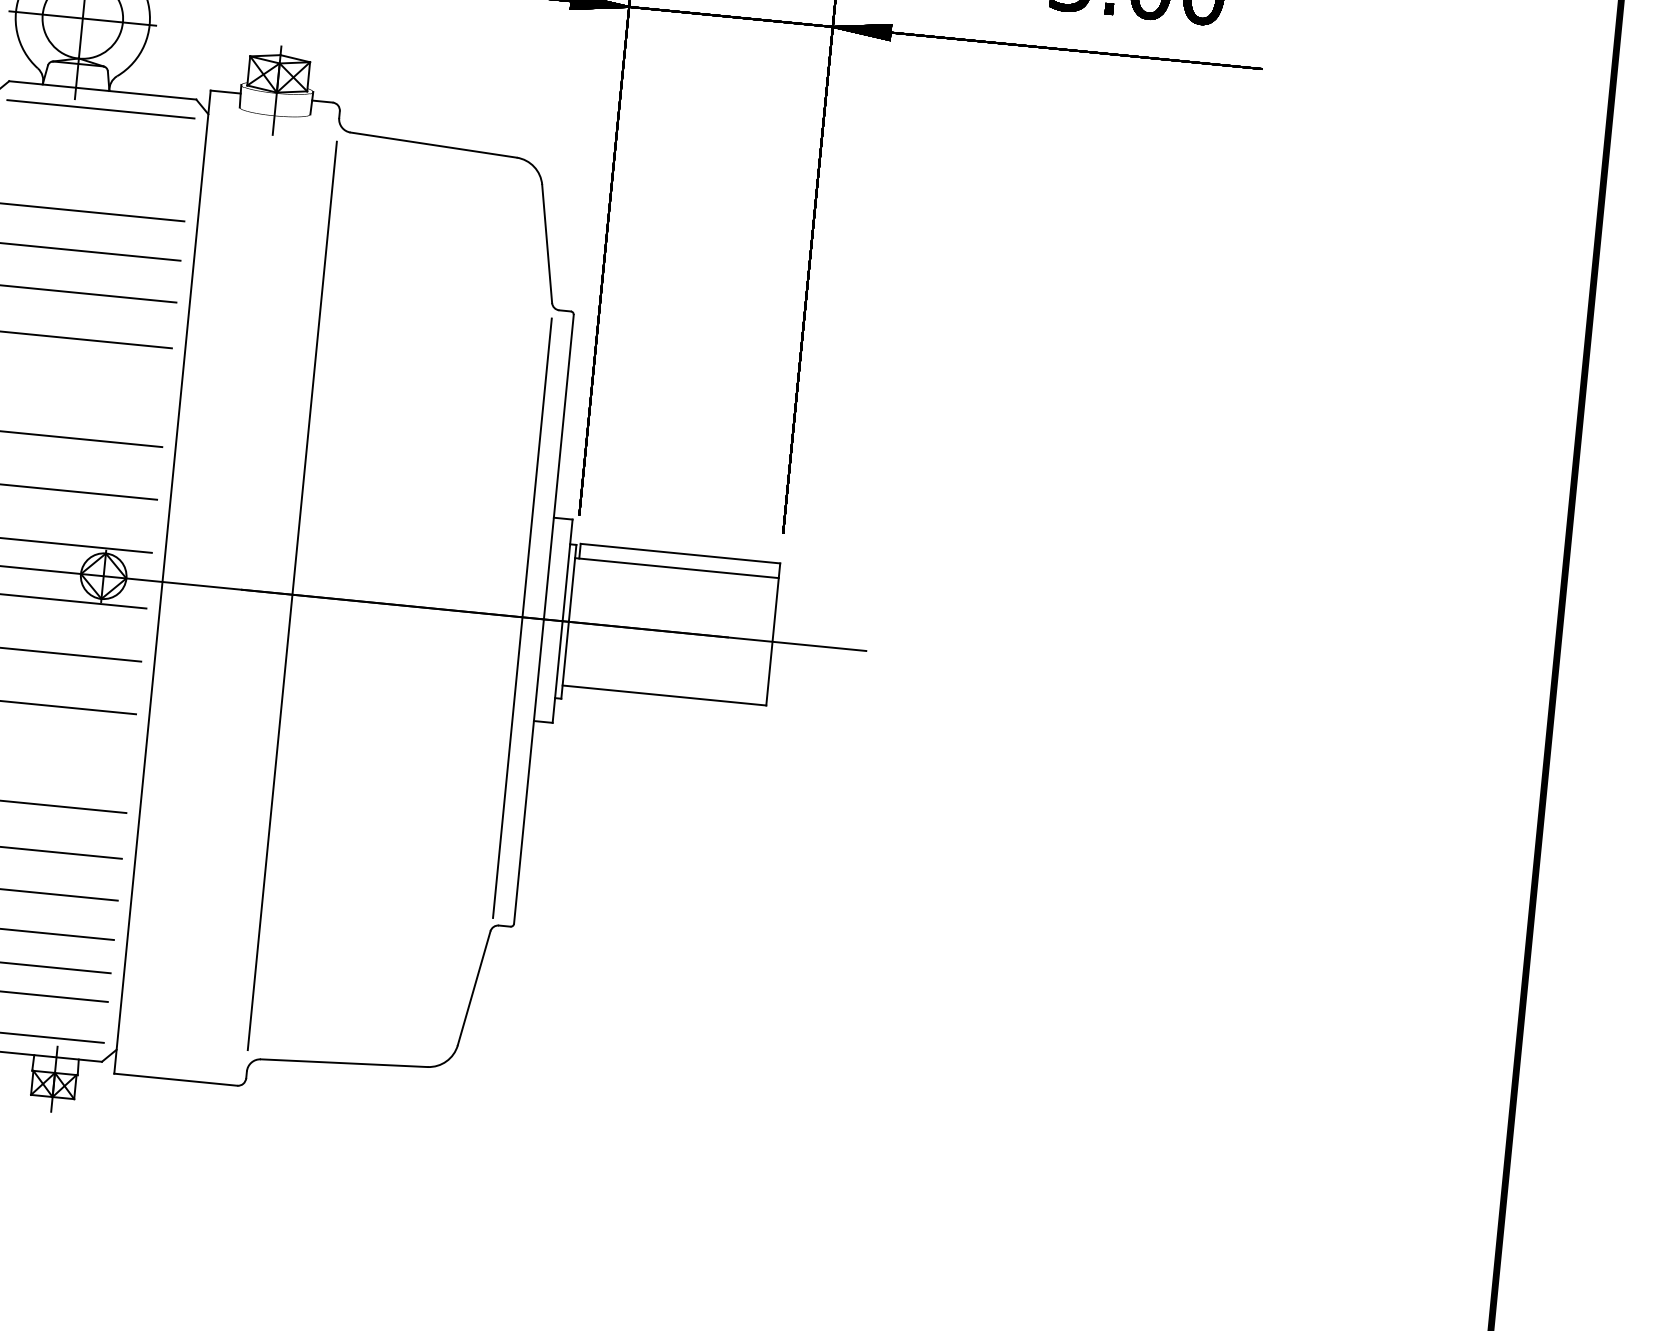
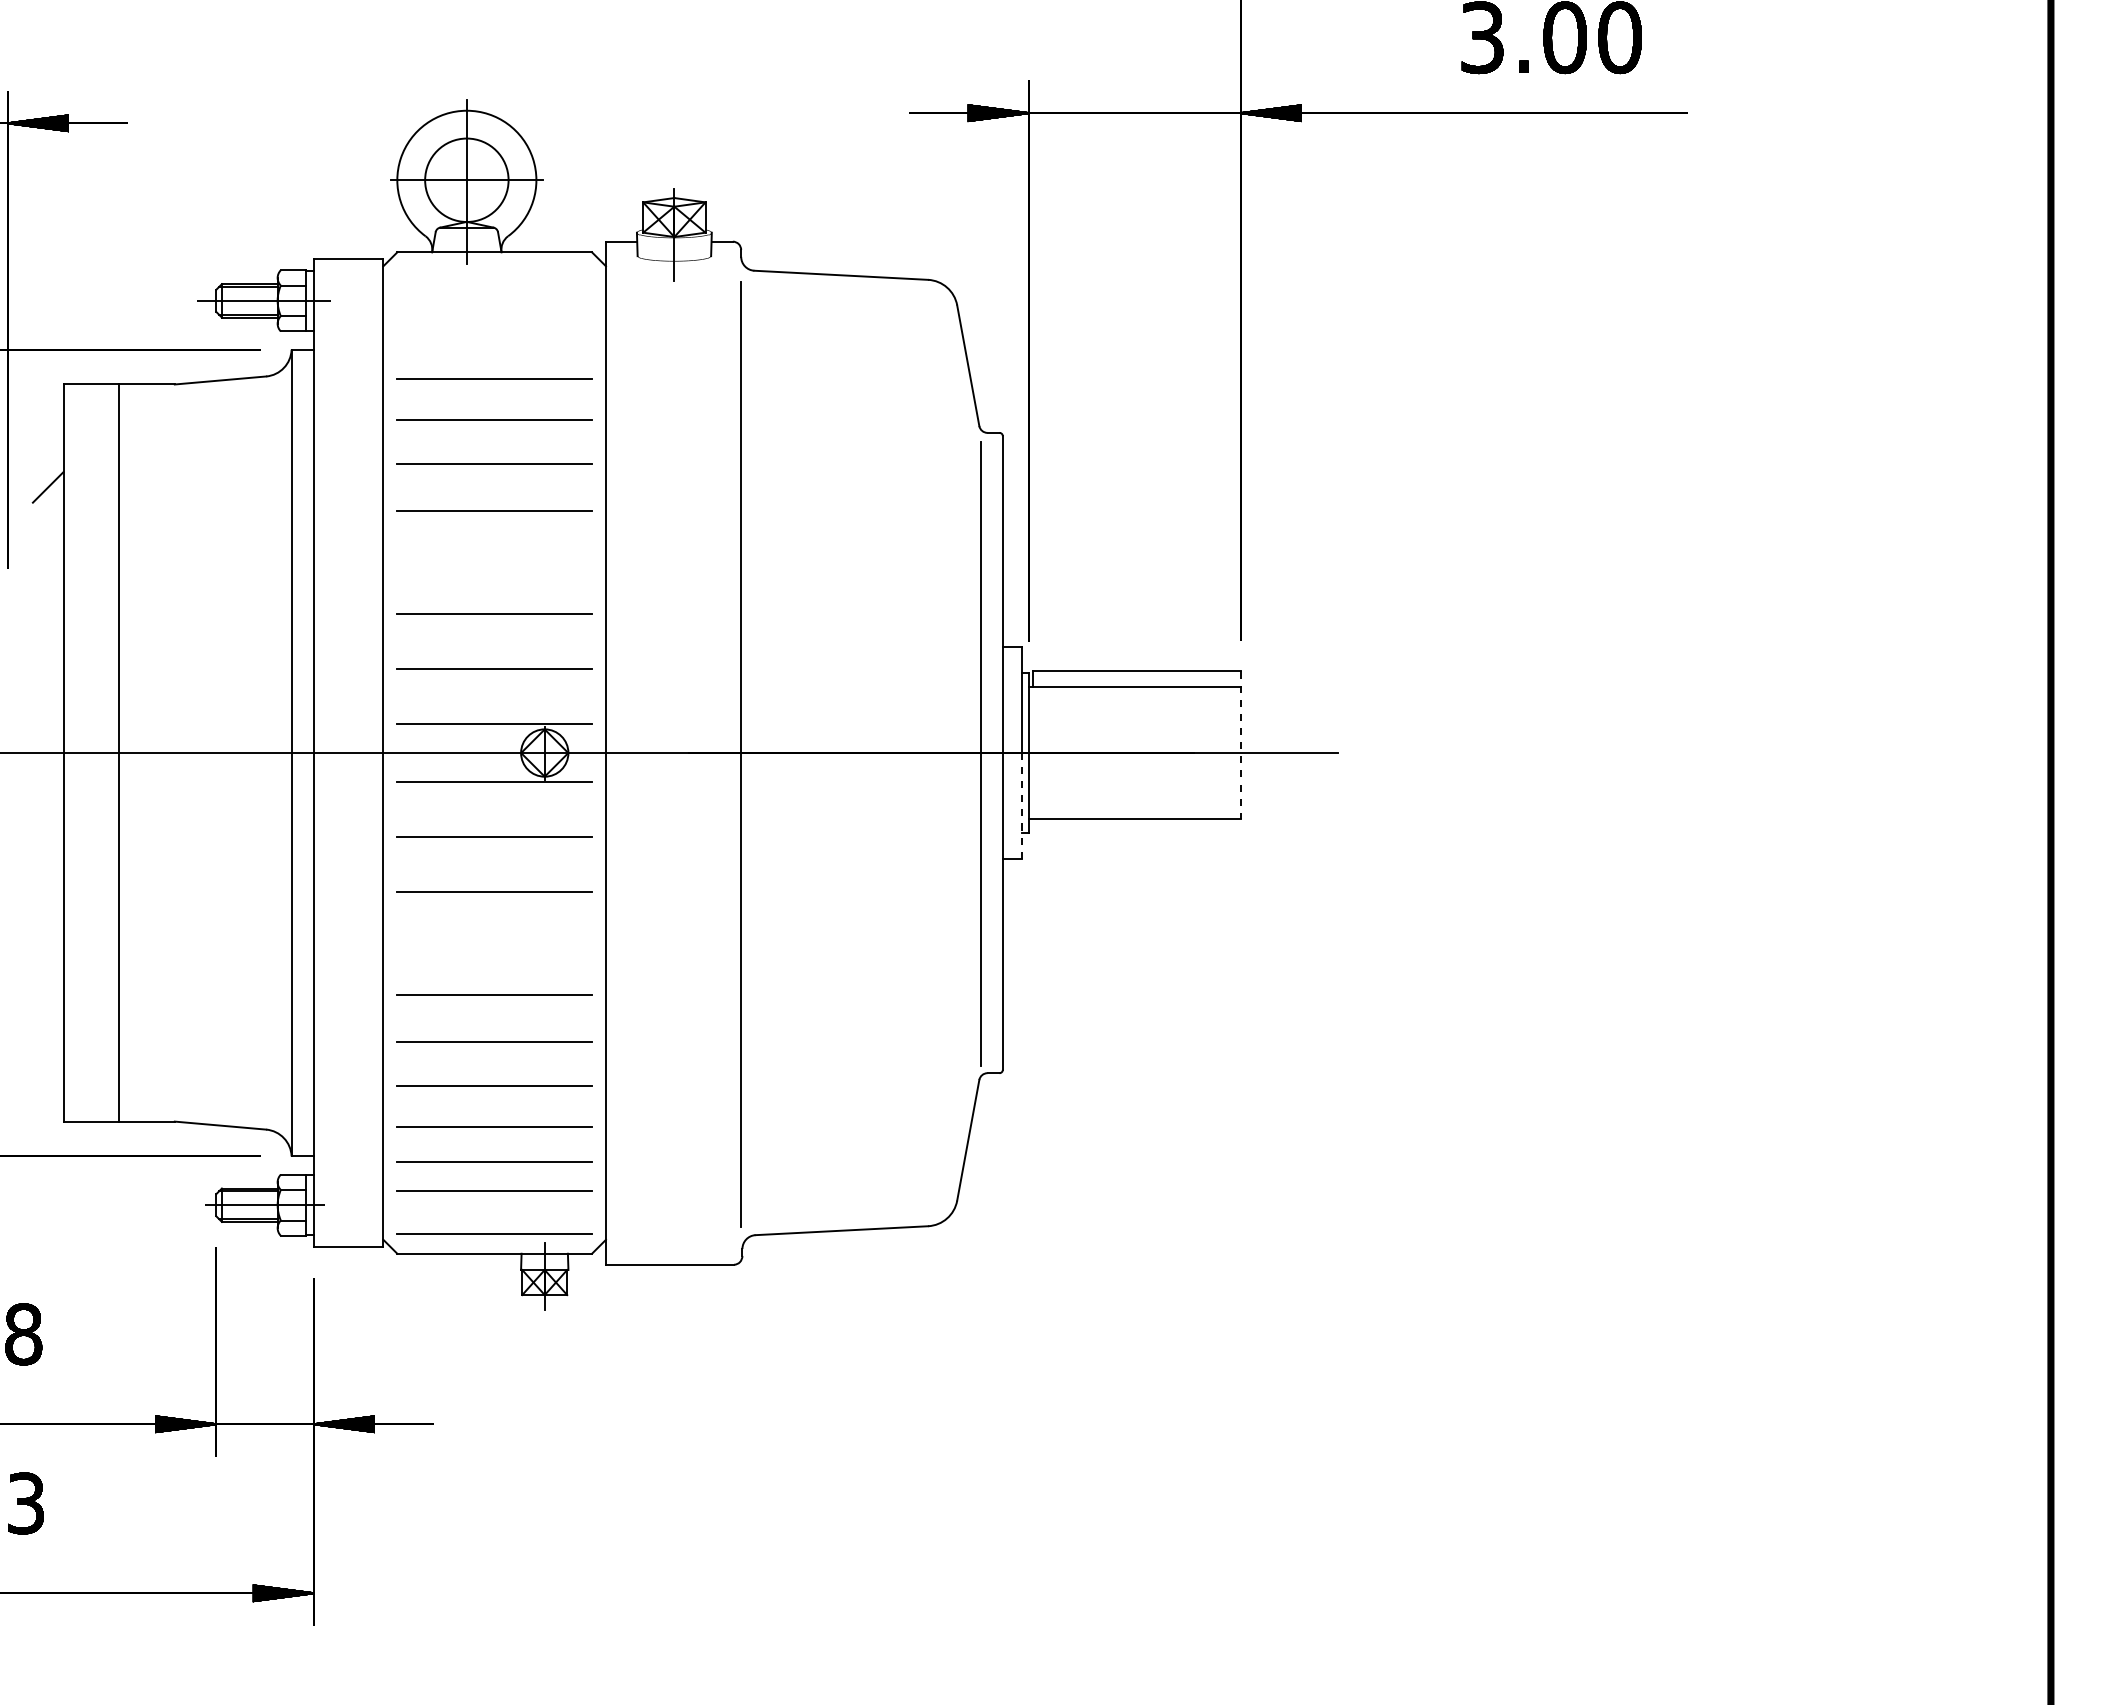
line: (100, 109) -> (494, 272), removed
line: (772, 634) -> (1240, 745), solid -> dashed
line: (557, 671) -> (1022, 805), solid -> dashed

